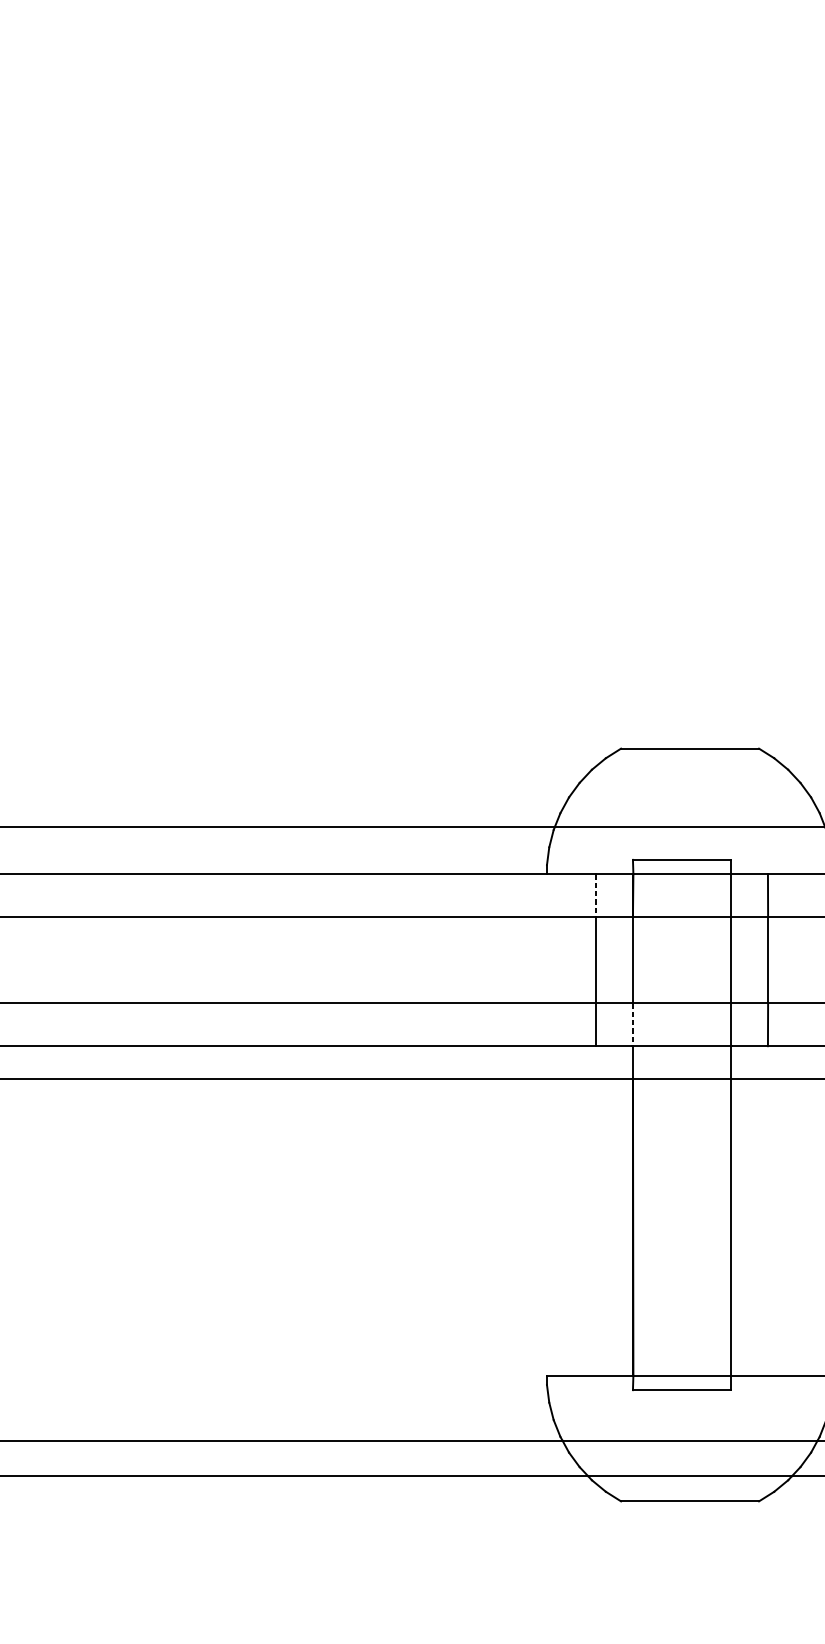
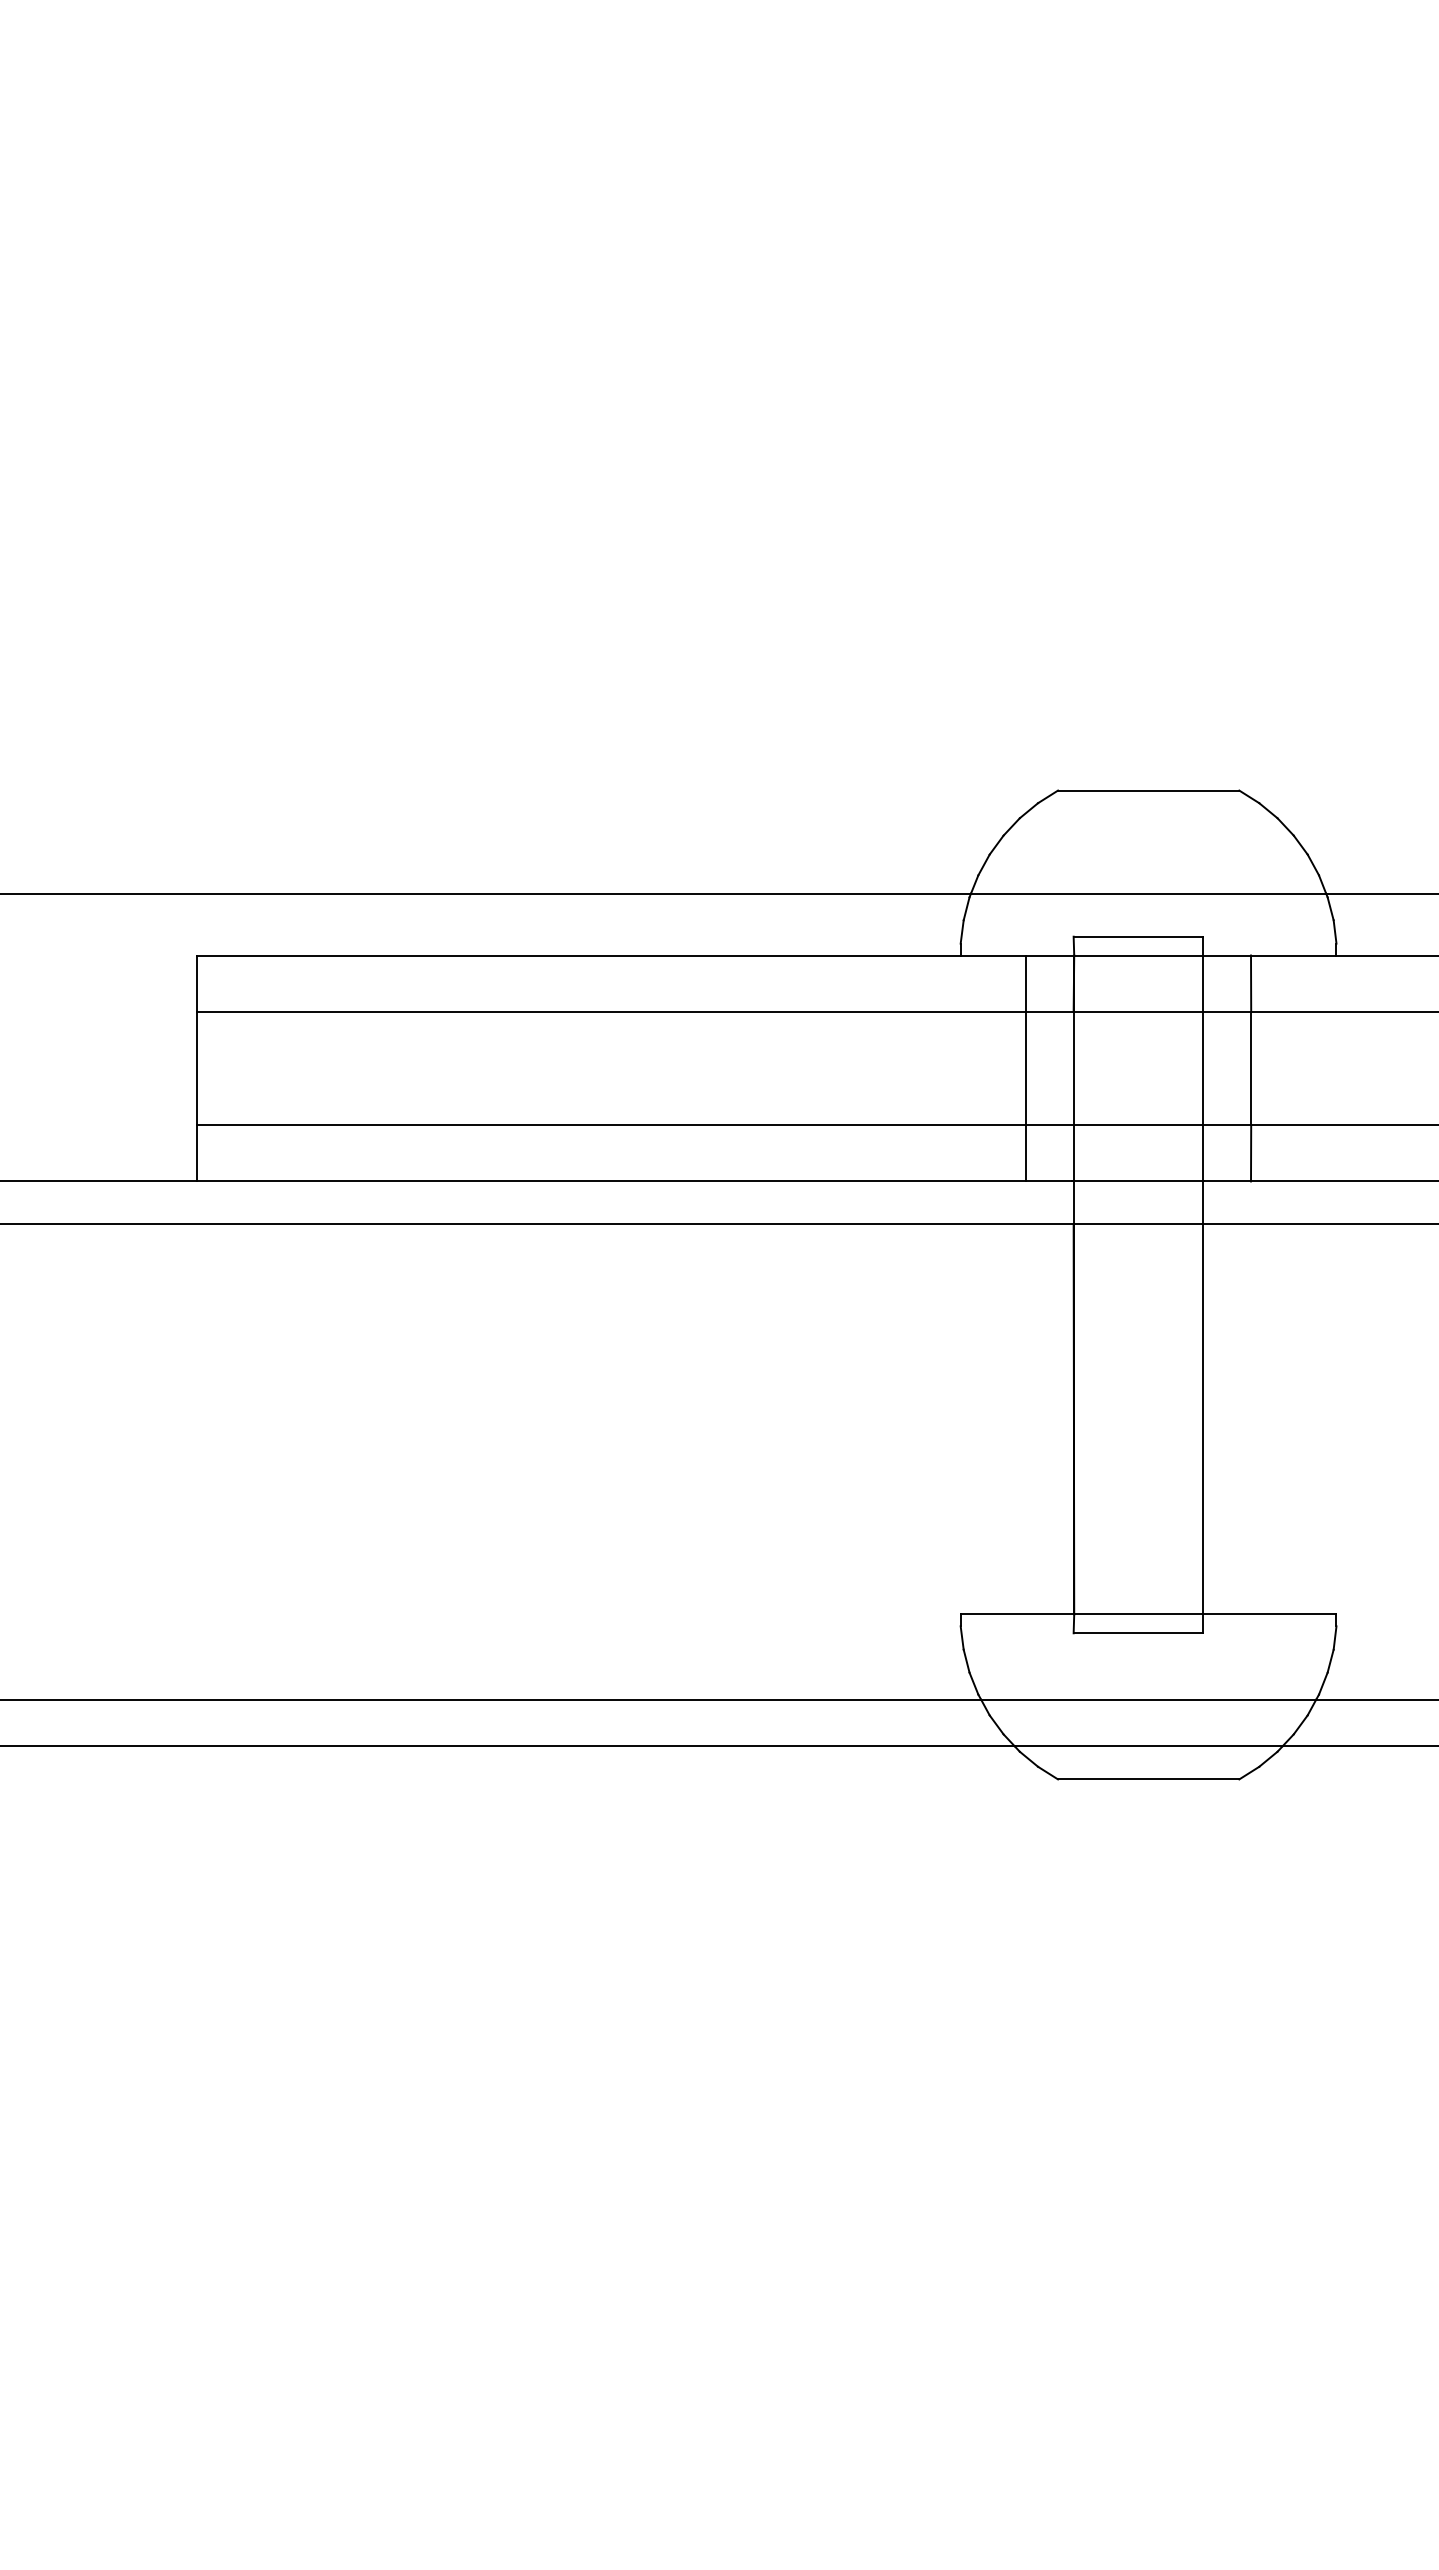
line: (596, 896) -> (1025, 984), dashed -> solid
line: (632, 1024) -> (1073, 1153), dashed -> solid

